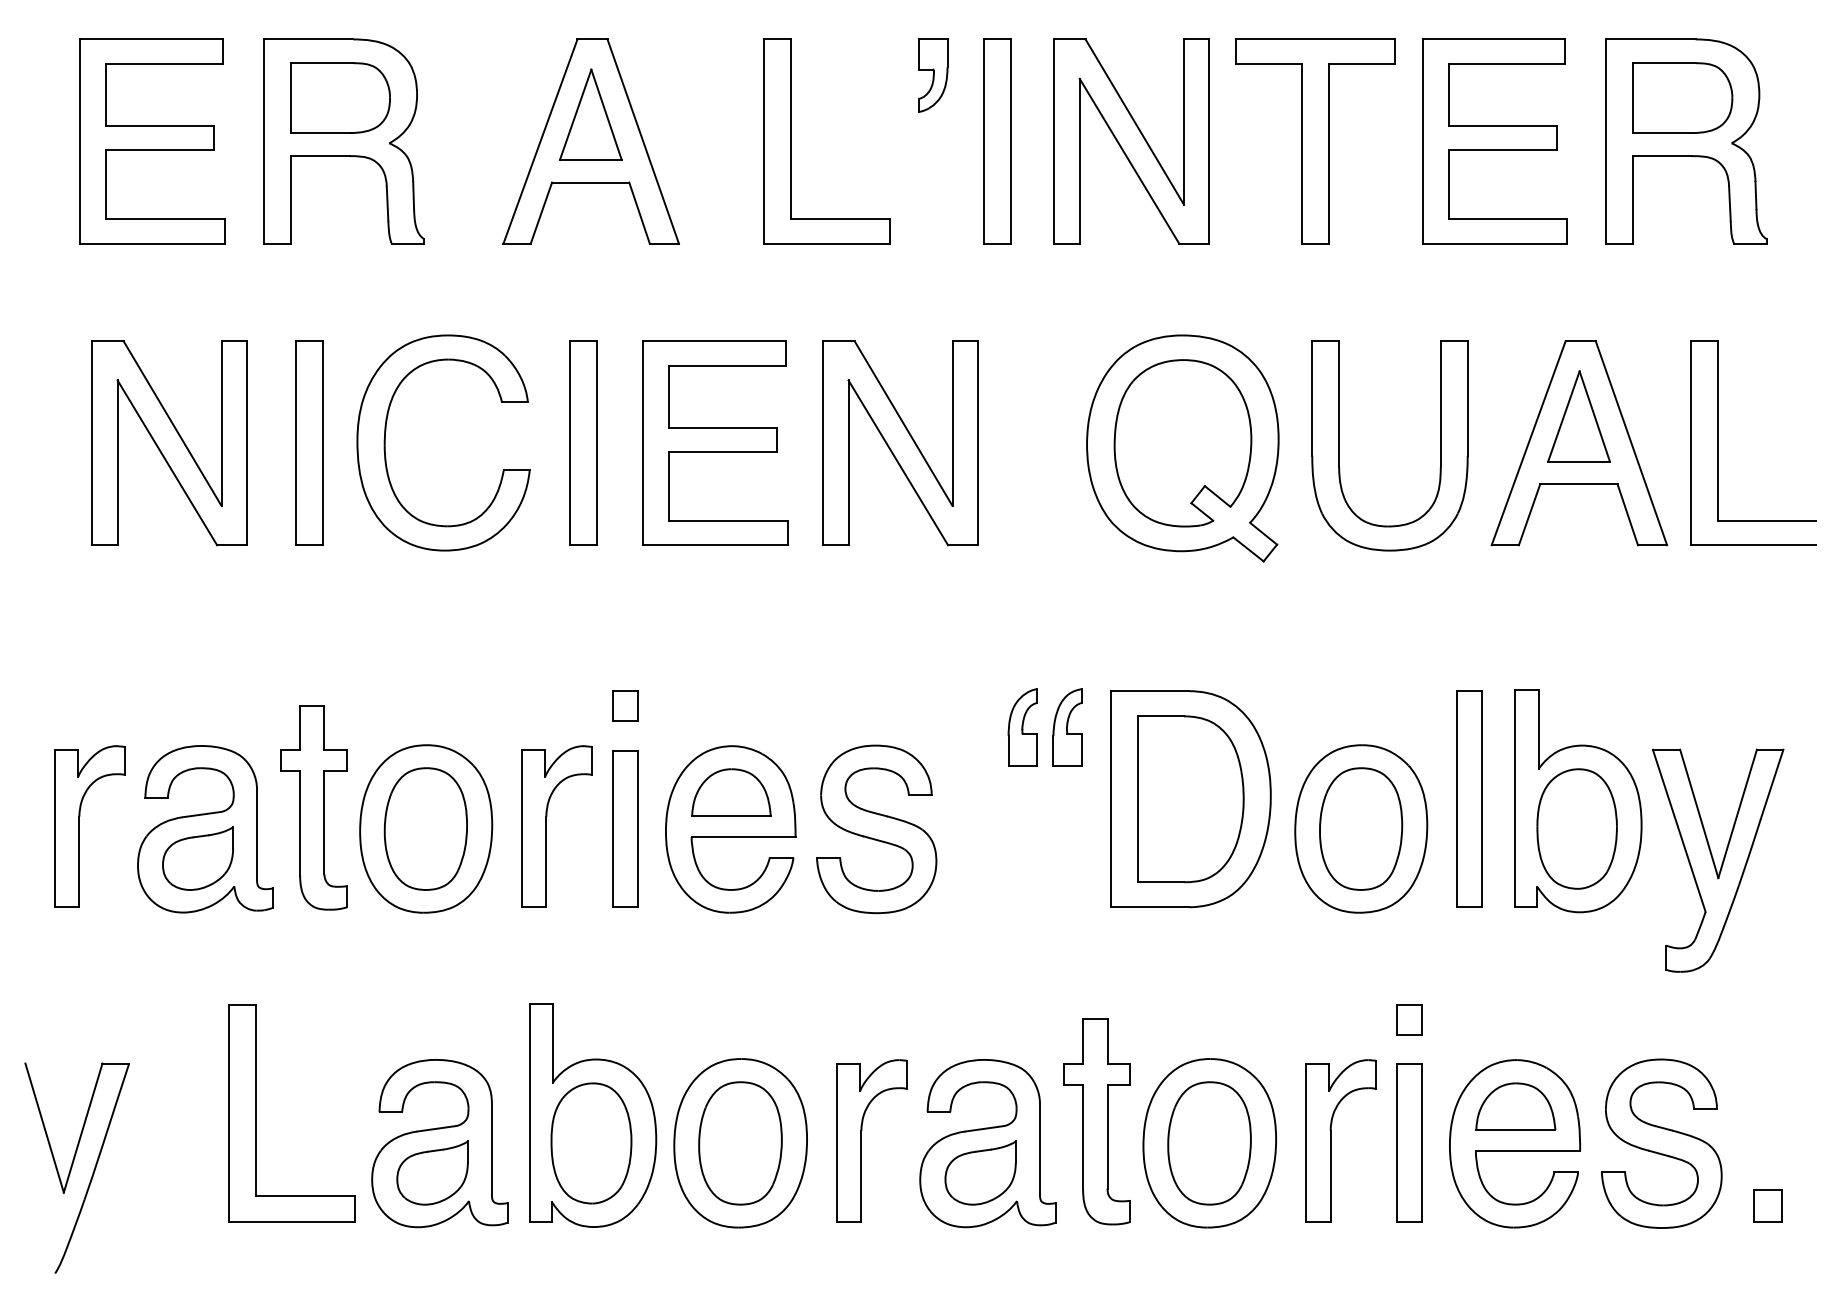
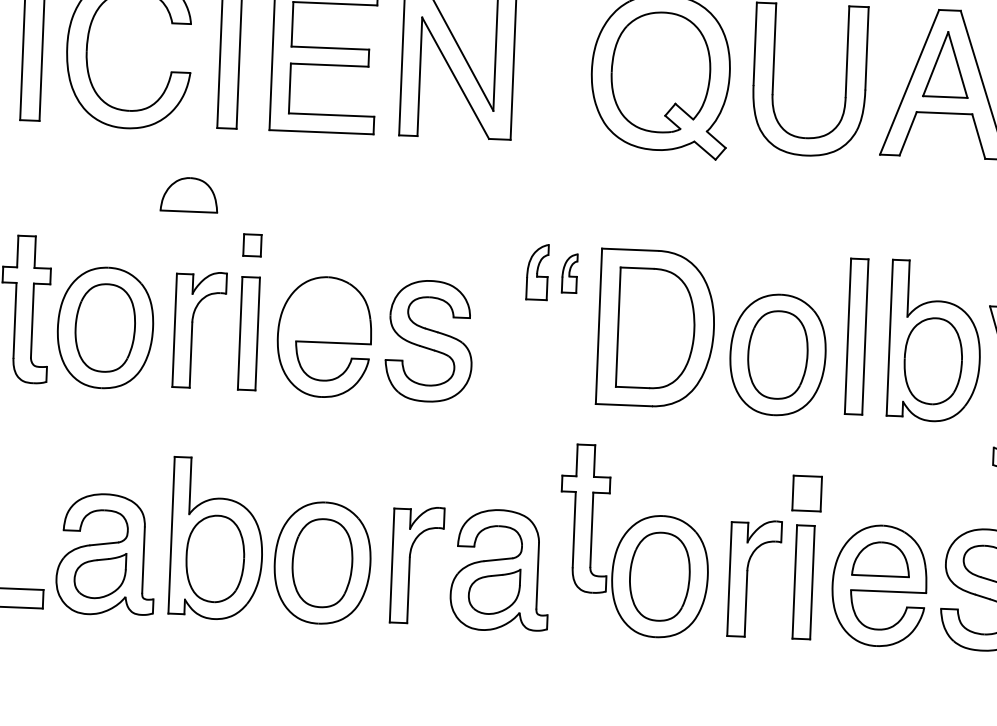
part: (1067, 727) -> (569, 273), size x0.7
part: (731, 792) -> (189, 194), moved
part: (1409, 1019) -> (807, 493), size x1.6
part: (1096, 1121) -> (584, 518), moved

